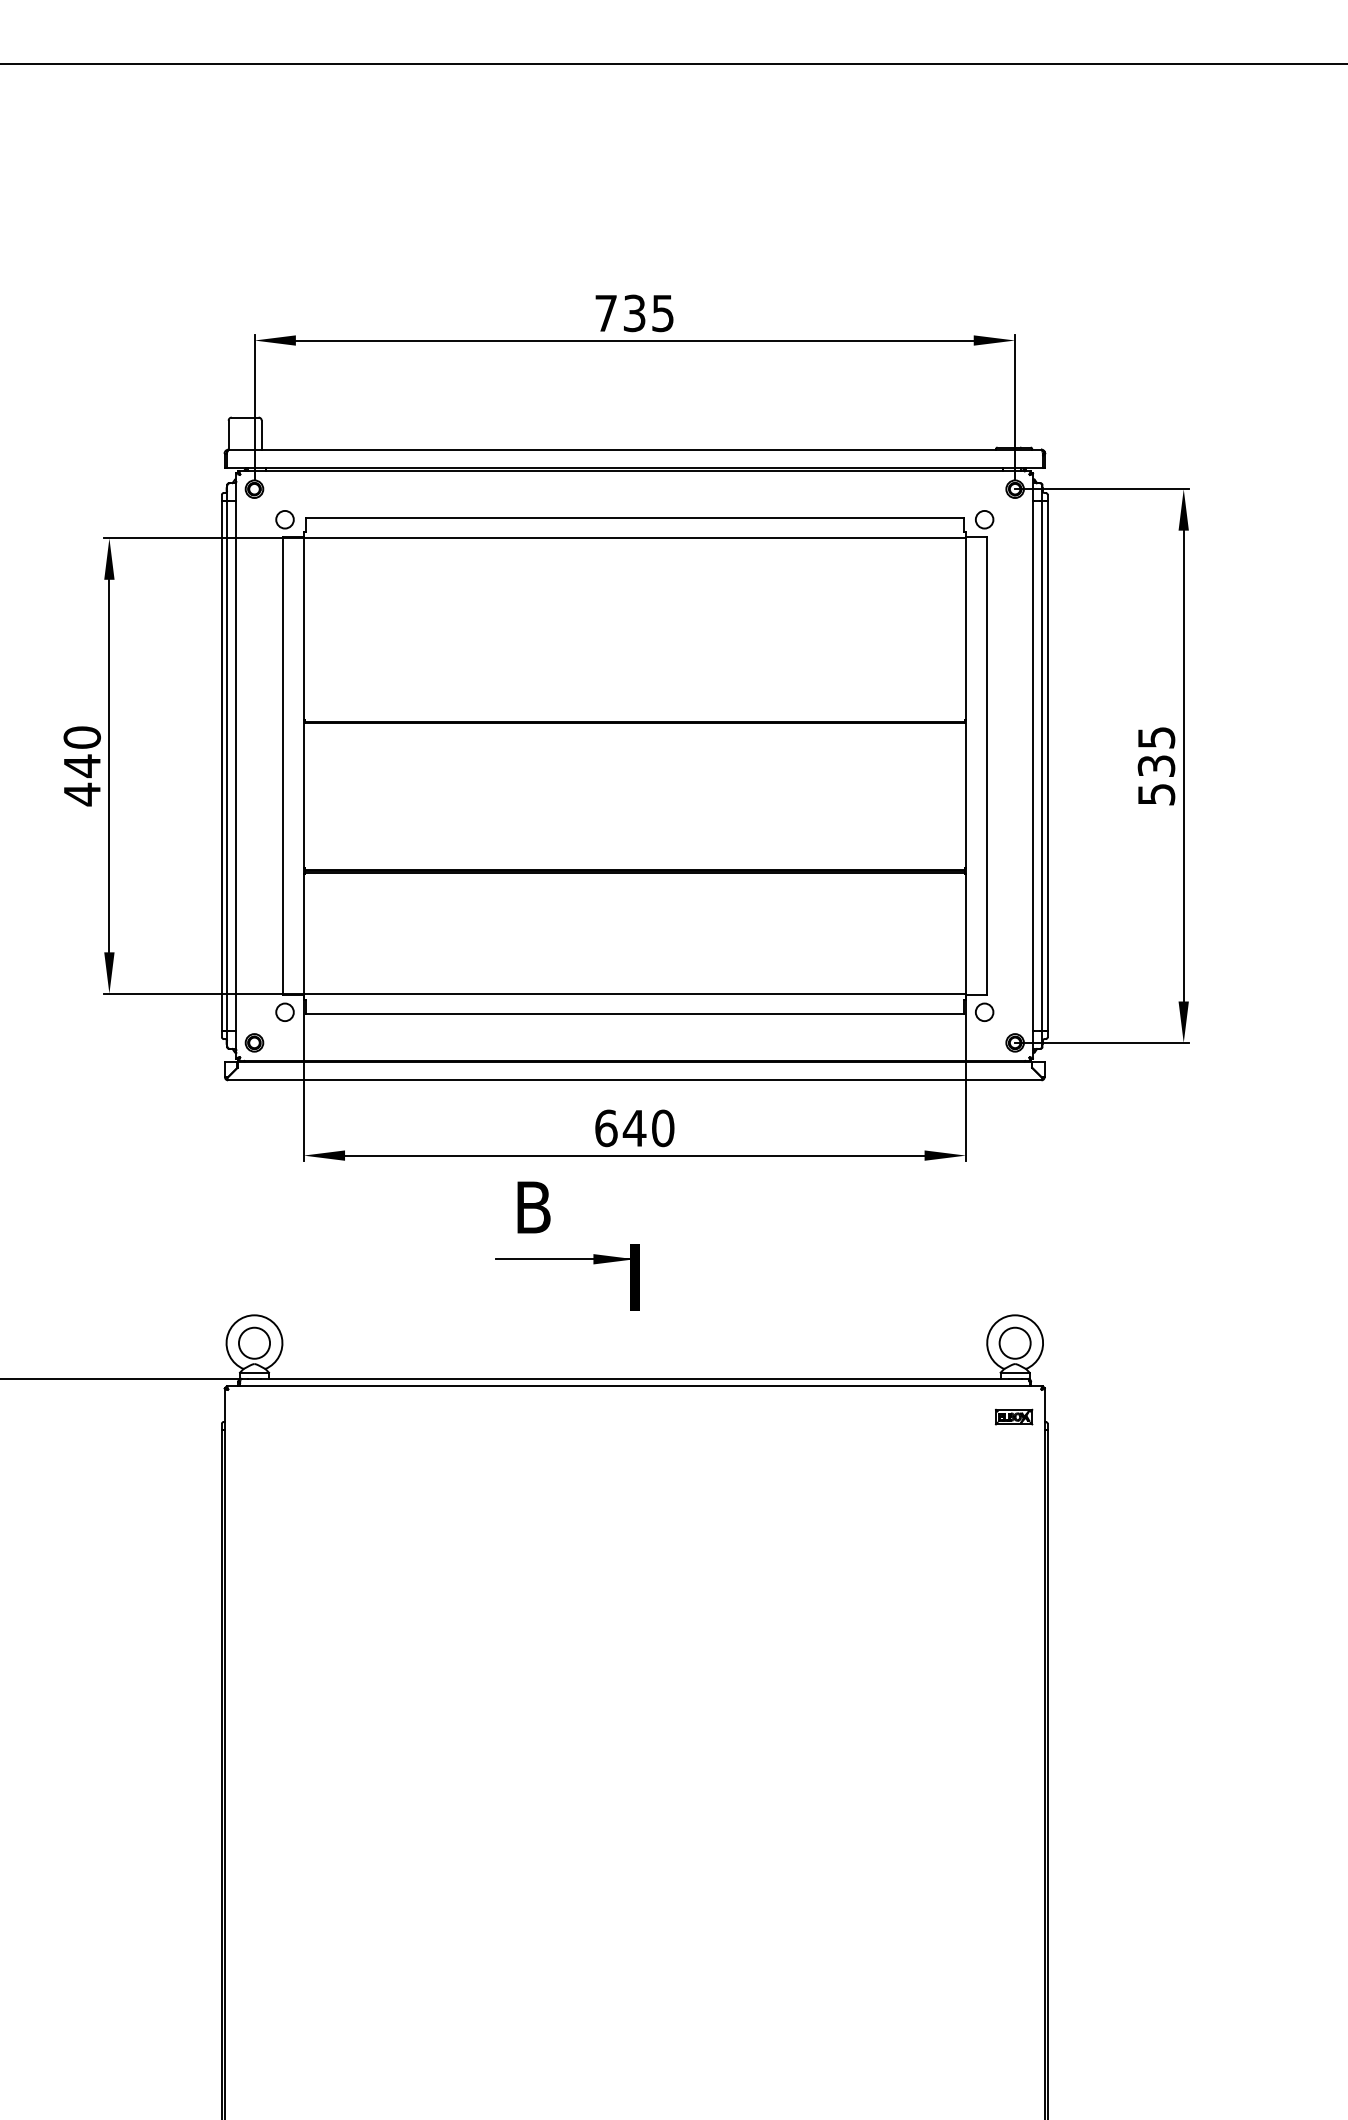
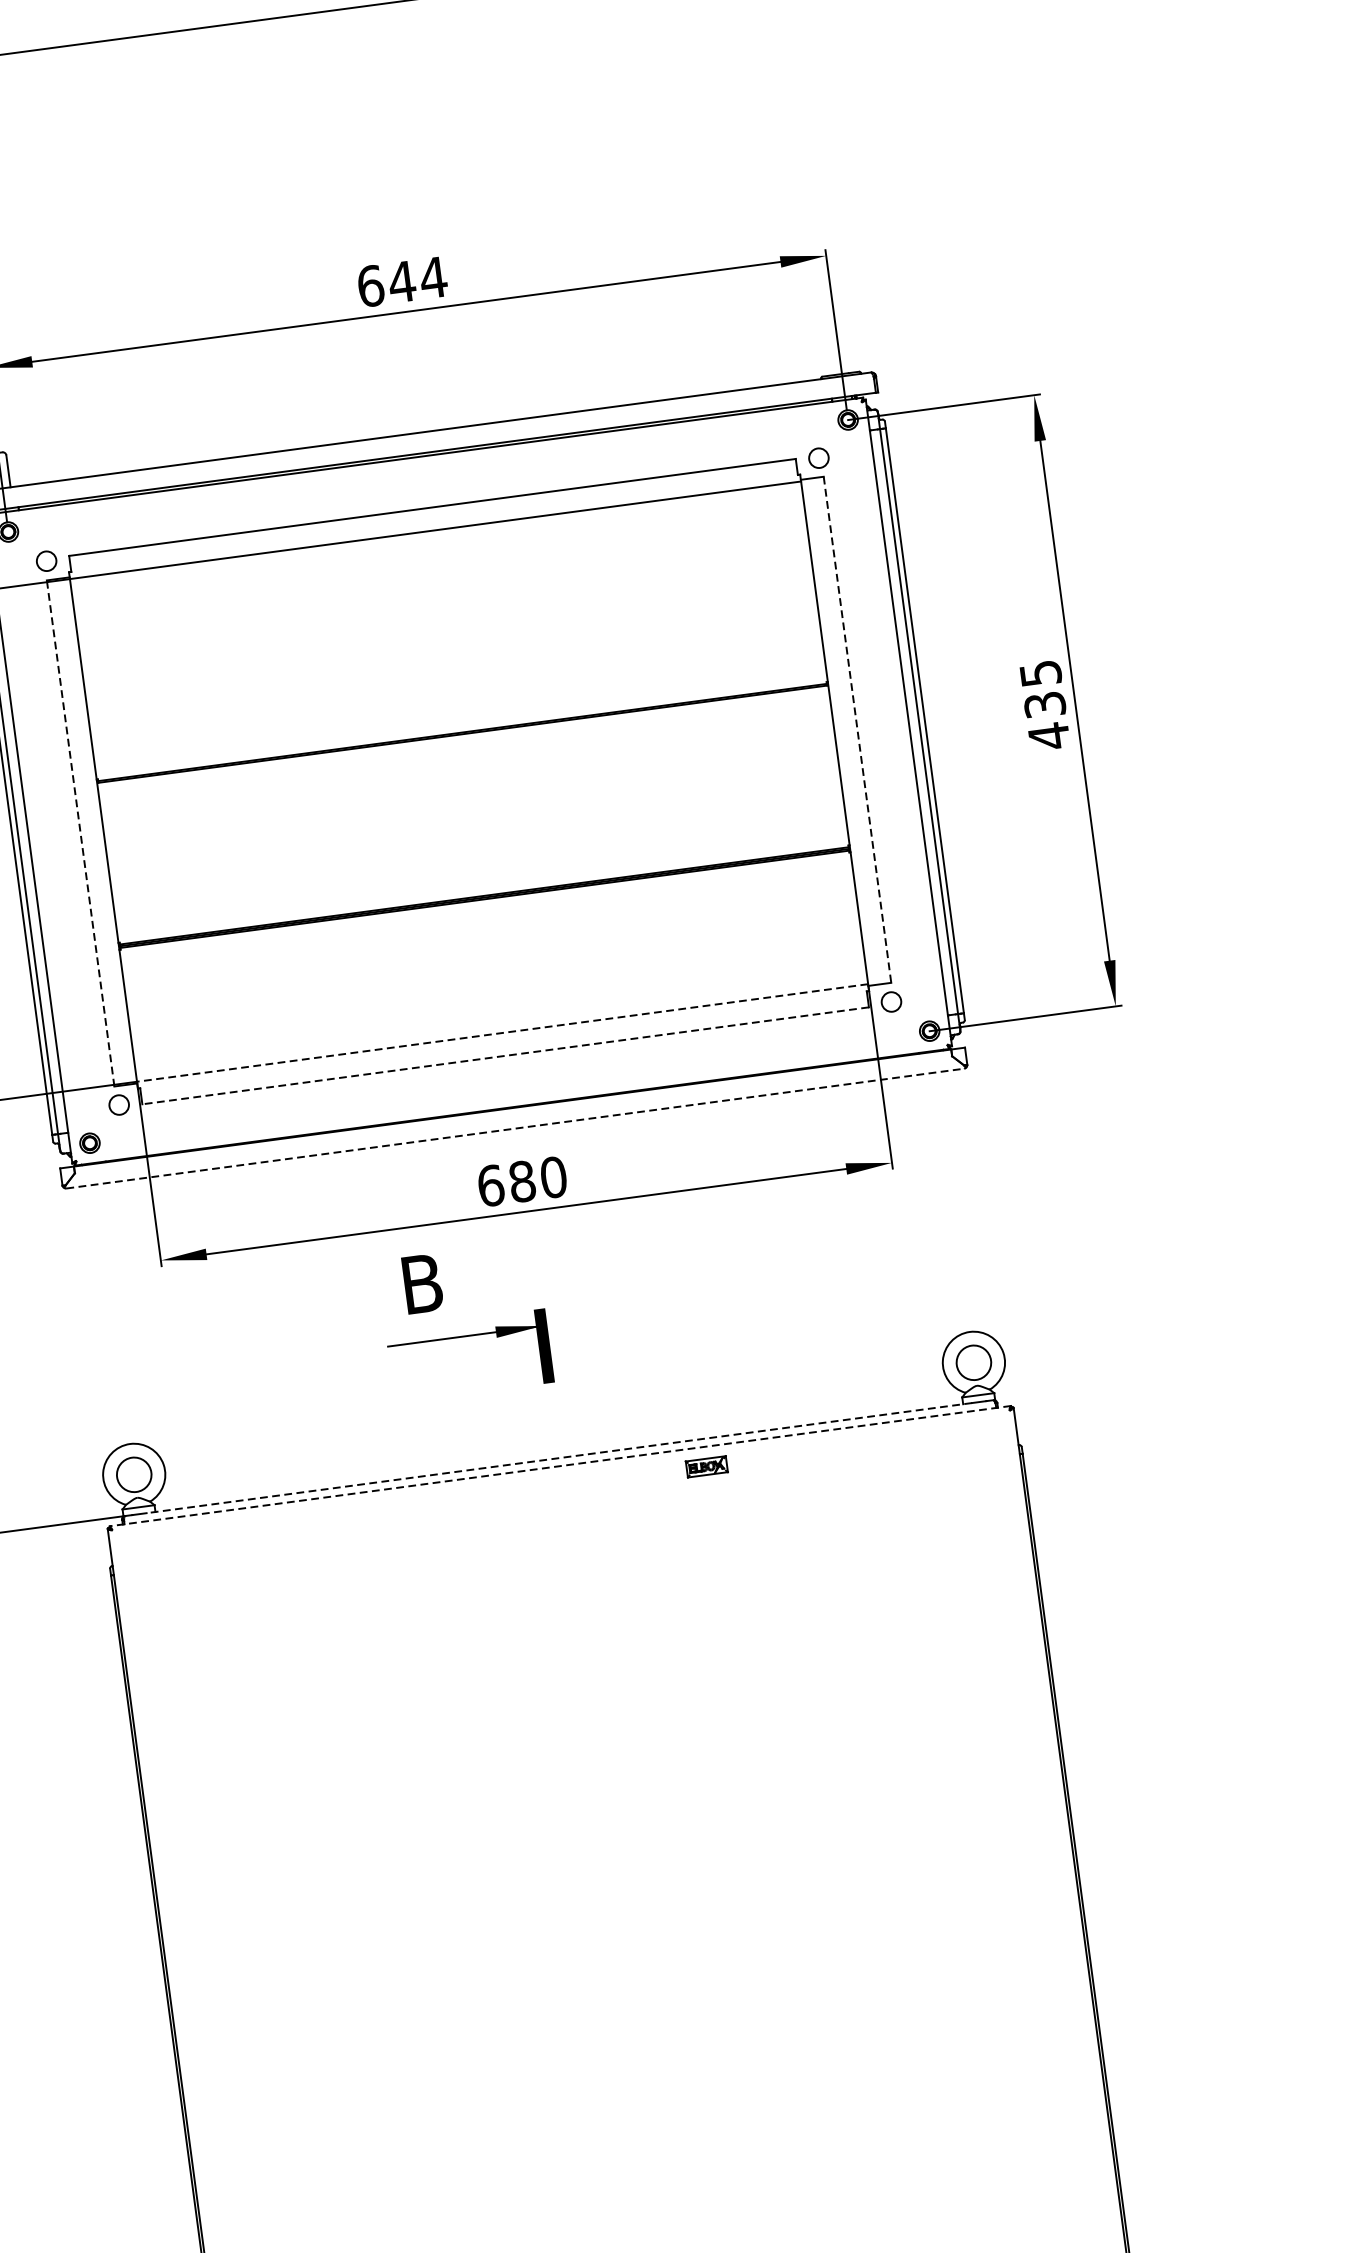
text: (634, 313) -> (402, 282), 735 -> 644
line: (282, 765) -> (80, 832), solid -> dashed
line: (986, 766) -> (857, 730), solid -> dashed
text: (1156, 794) -> (1049, 736), 535 -> 435
line: (634, 993) -> (502, 1032), solid -> dashed
line: (634, 1014) -> (505, 1055), solid -> dashed
line: (634, 1080) -> (515, 1128), solid -> dashed
text: (634, 1128) -> (522, 1181), 640 -> 680
line: (634, 1378) -> (558, 1457), solid -> dashed
line: (634, 1386) -> (560, 1466), solid -> dashed
part: (1014, 1416) -> (707, 1466), moved

